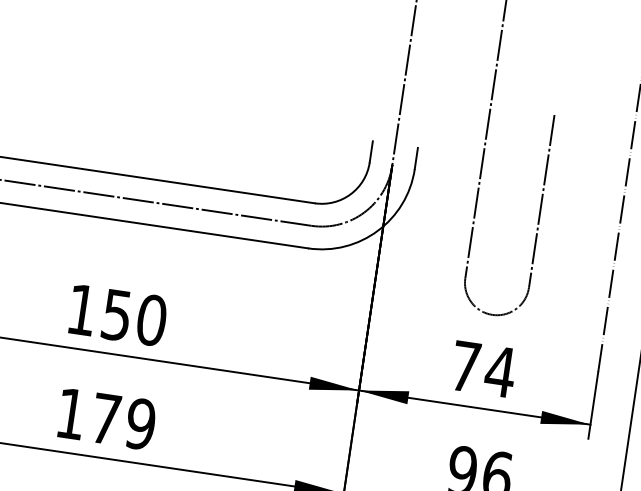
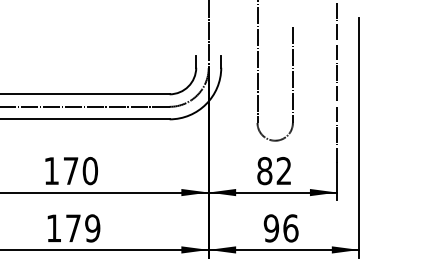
text: (115, 315) -> (70, 171), 150 -> 170
text: (483, 368) -> (274, 170), 74 -> 82

